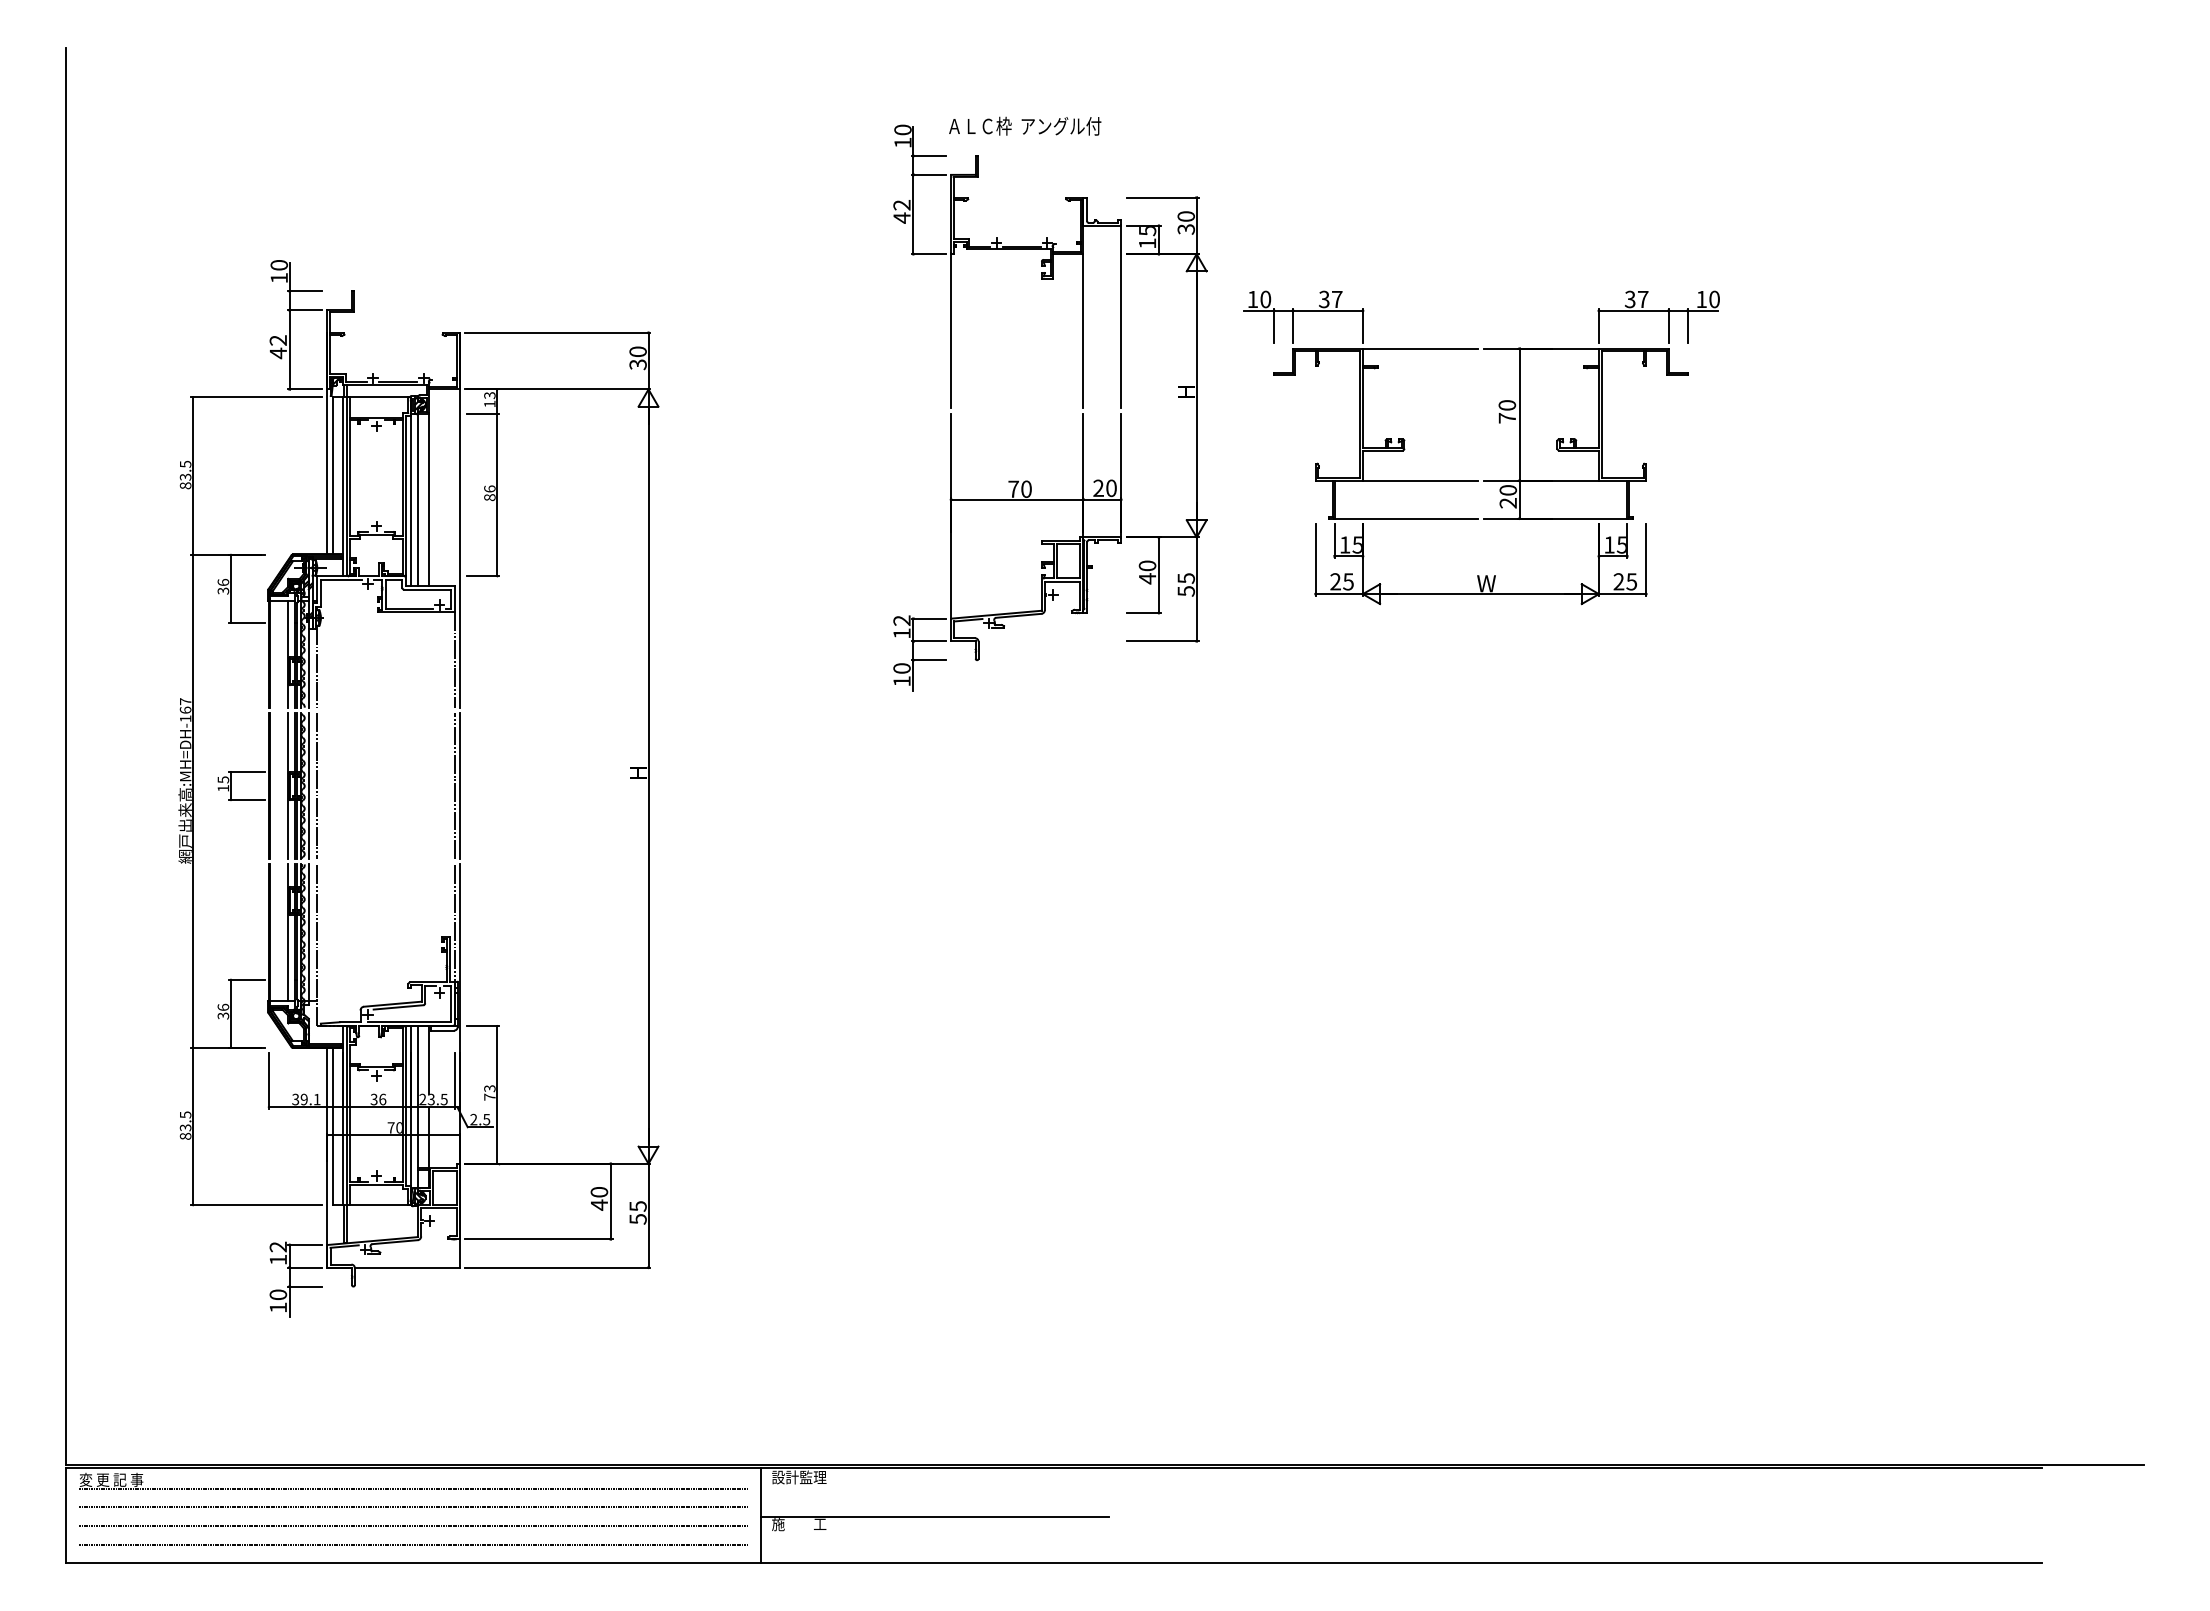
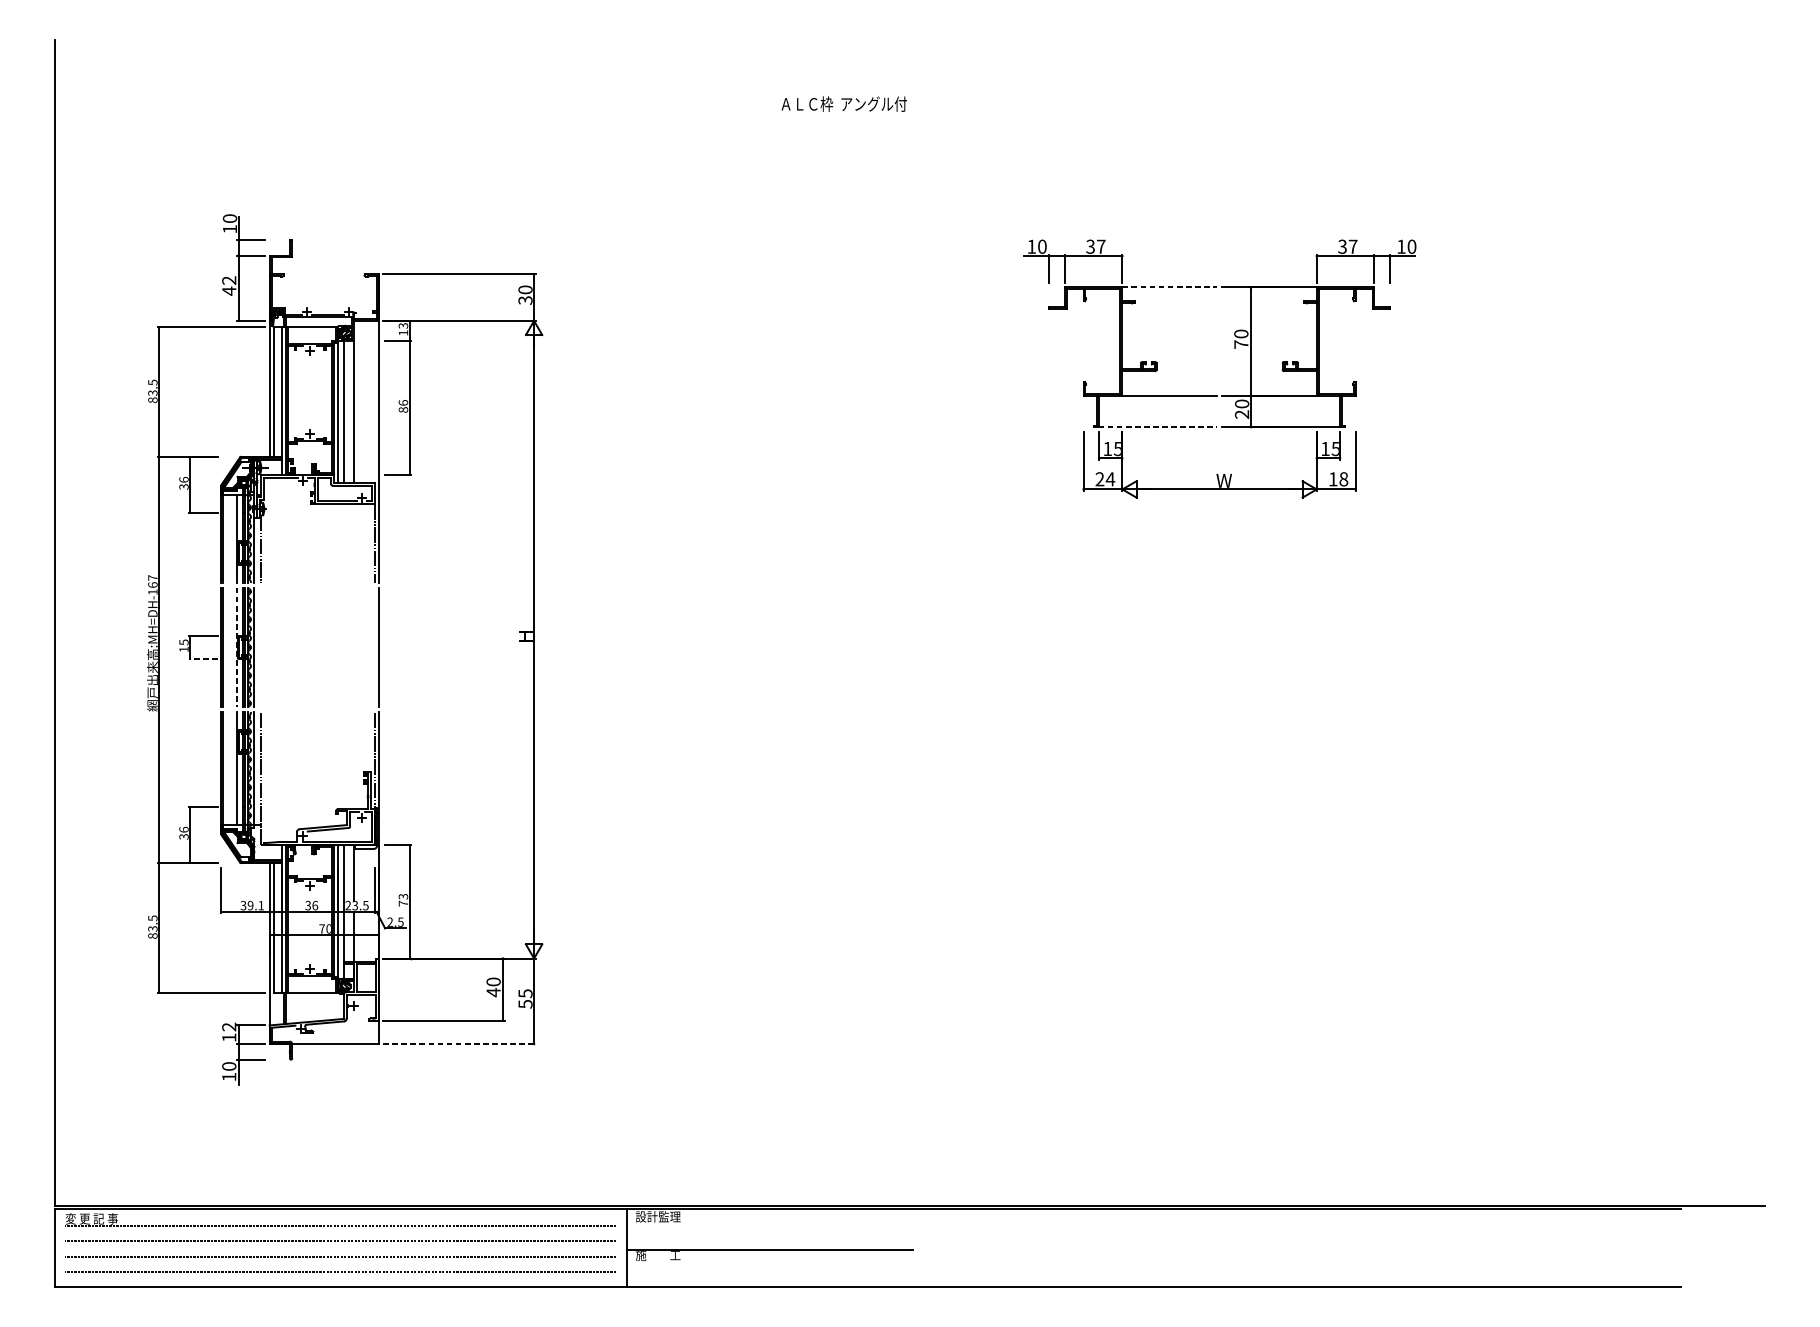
line: (1420, 348) -> (1169, 287), solid -> dashed
part: (1082, 407) -> (891, 335), removed
line: (1406, 518) -> (1158, 427), solid -> dashed
text: (1348, 581) -> (1110, 479), 25 -> 24
text: (1625, 581) -> (1338, 479), 25 -> 18
line: (317, 785) -> (261, 647), removed
line: (454, 785) -> (374, 647), removed
line: (288, 786) -> (237, 647), solid -> dashed
line: (247, 800) -> (203, 659), solid -> dashed
line: (557, 1267) -> (459, 1043), solid -> dashed

